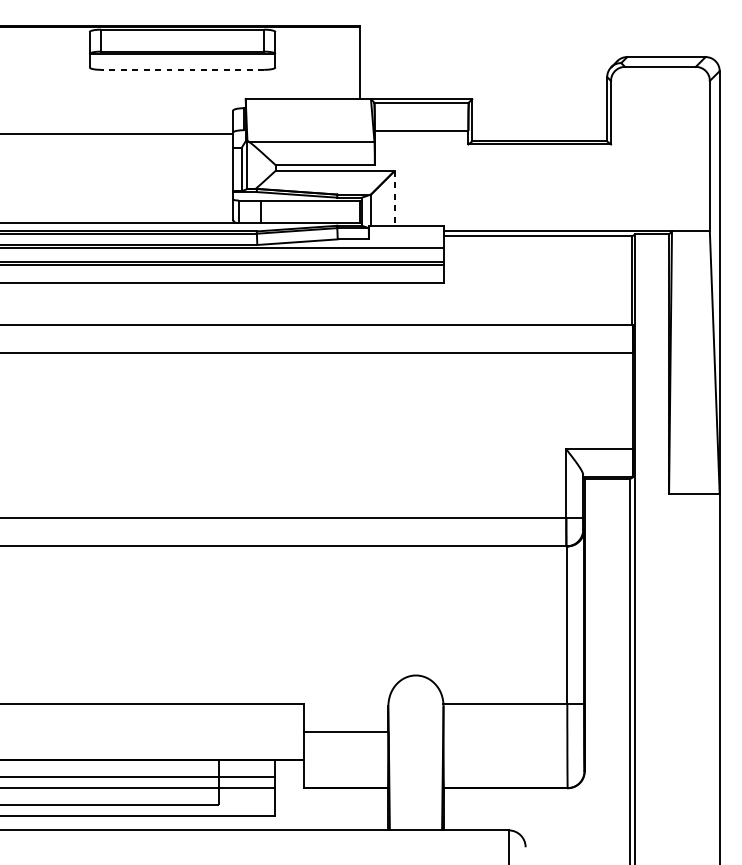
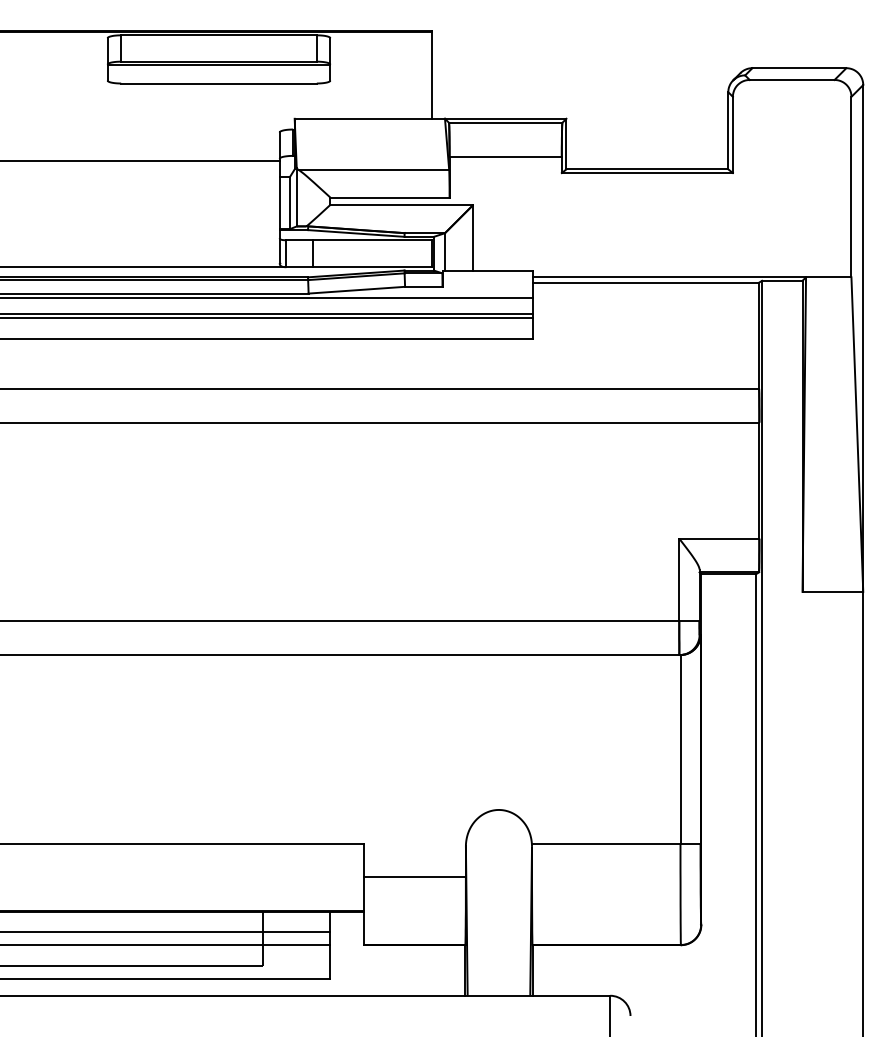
line: (183, 69) -> (219, 83), dashed -> solid
line: (394, 198) -> (473, 237), dashed -> solid

